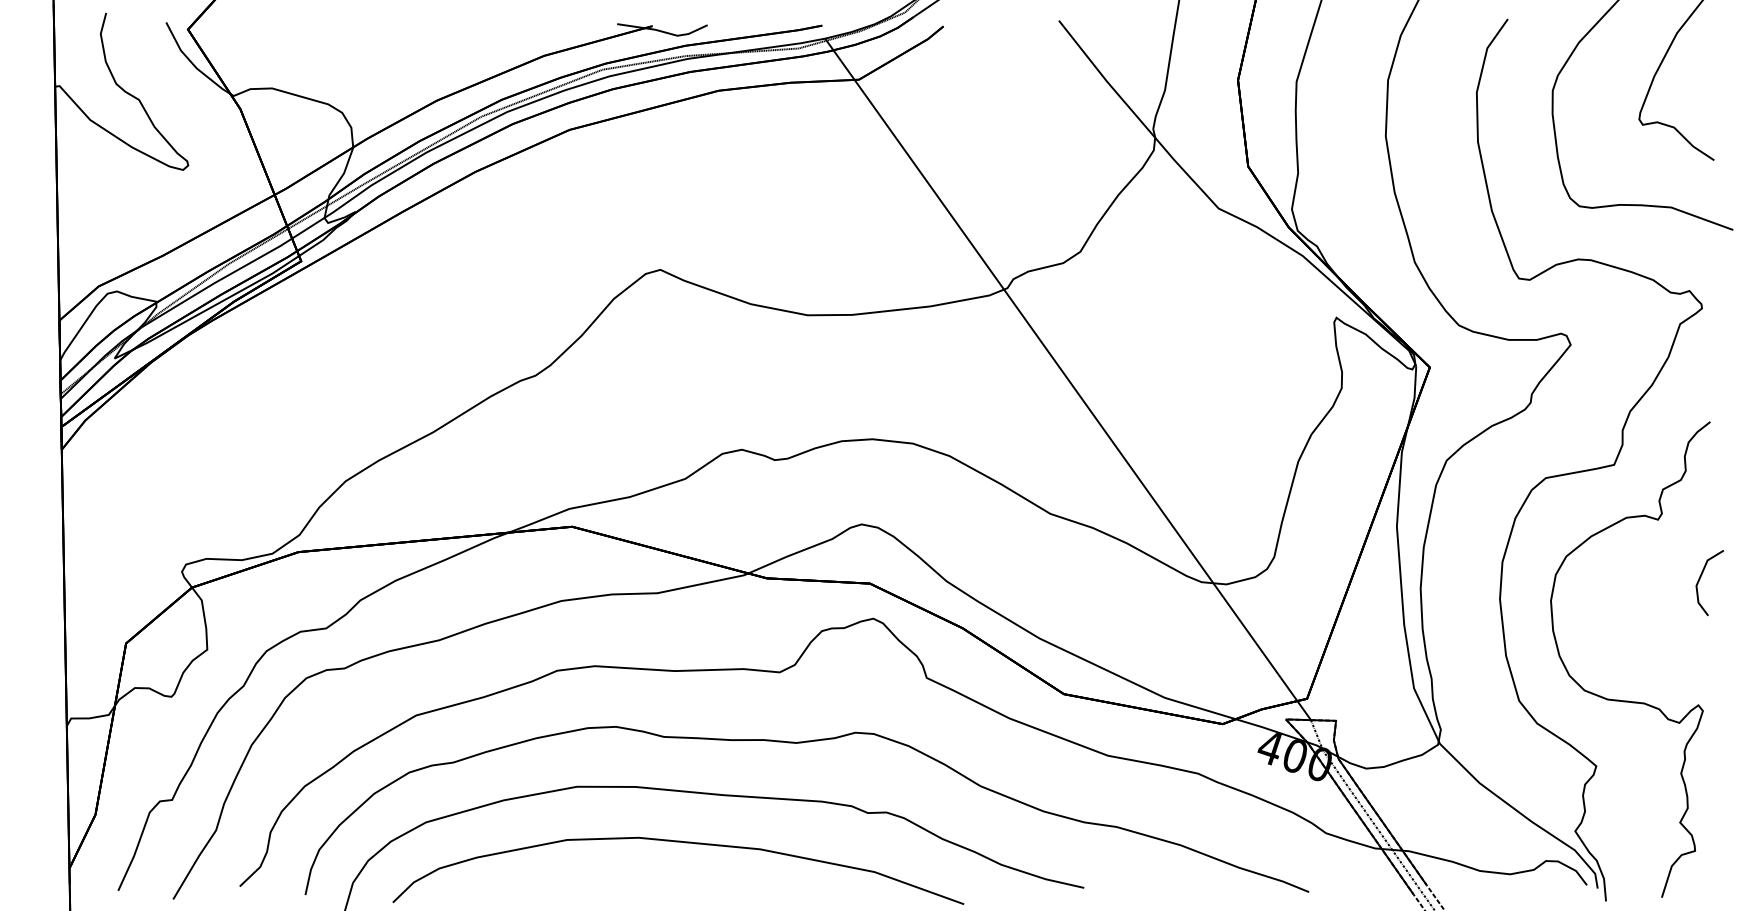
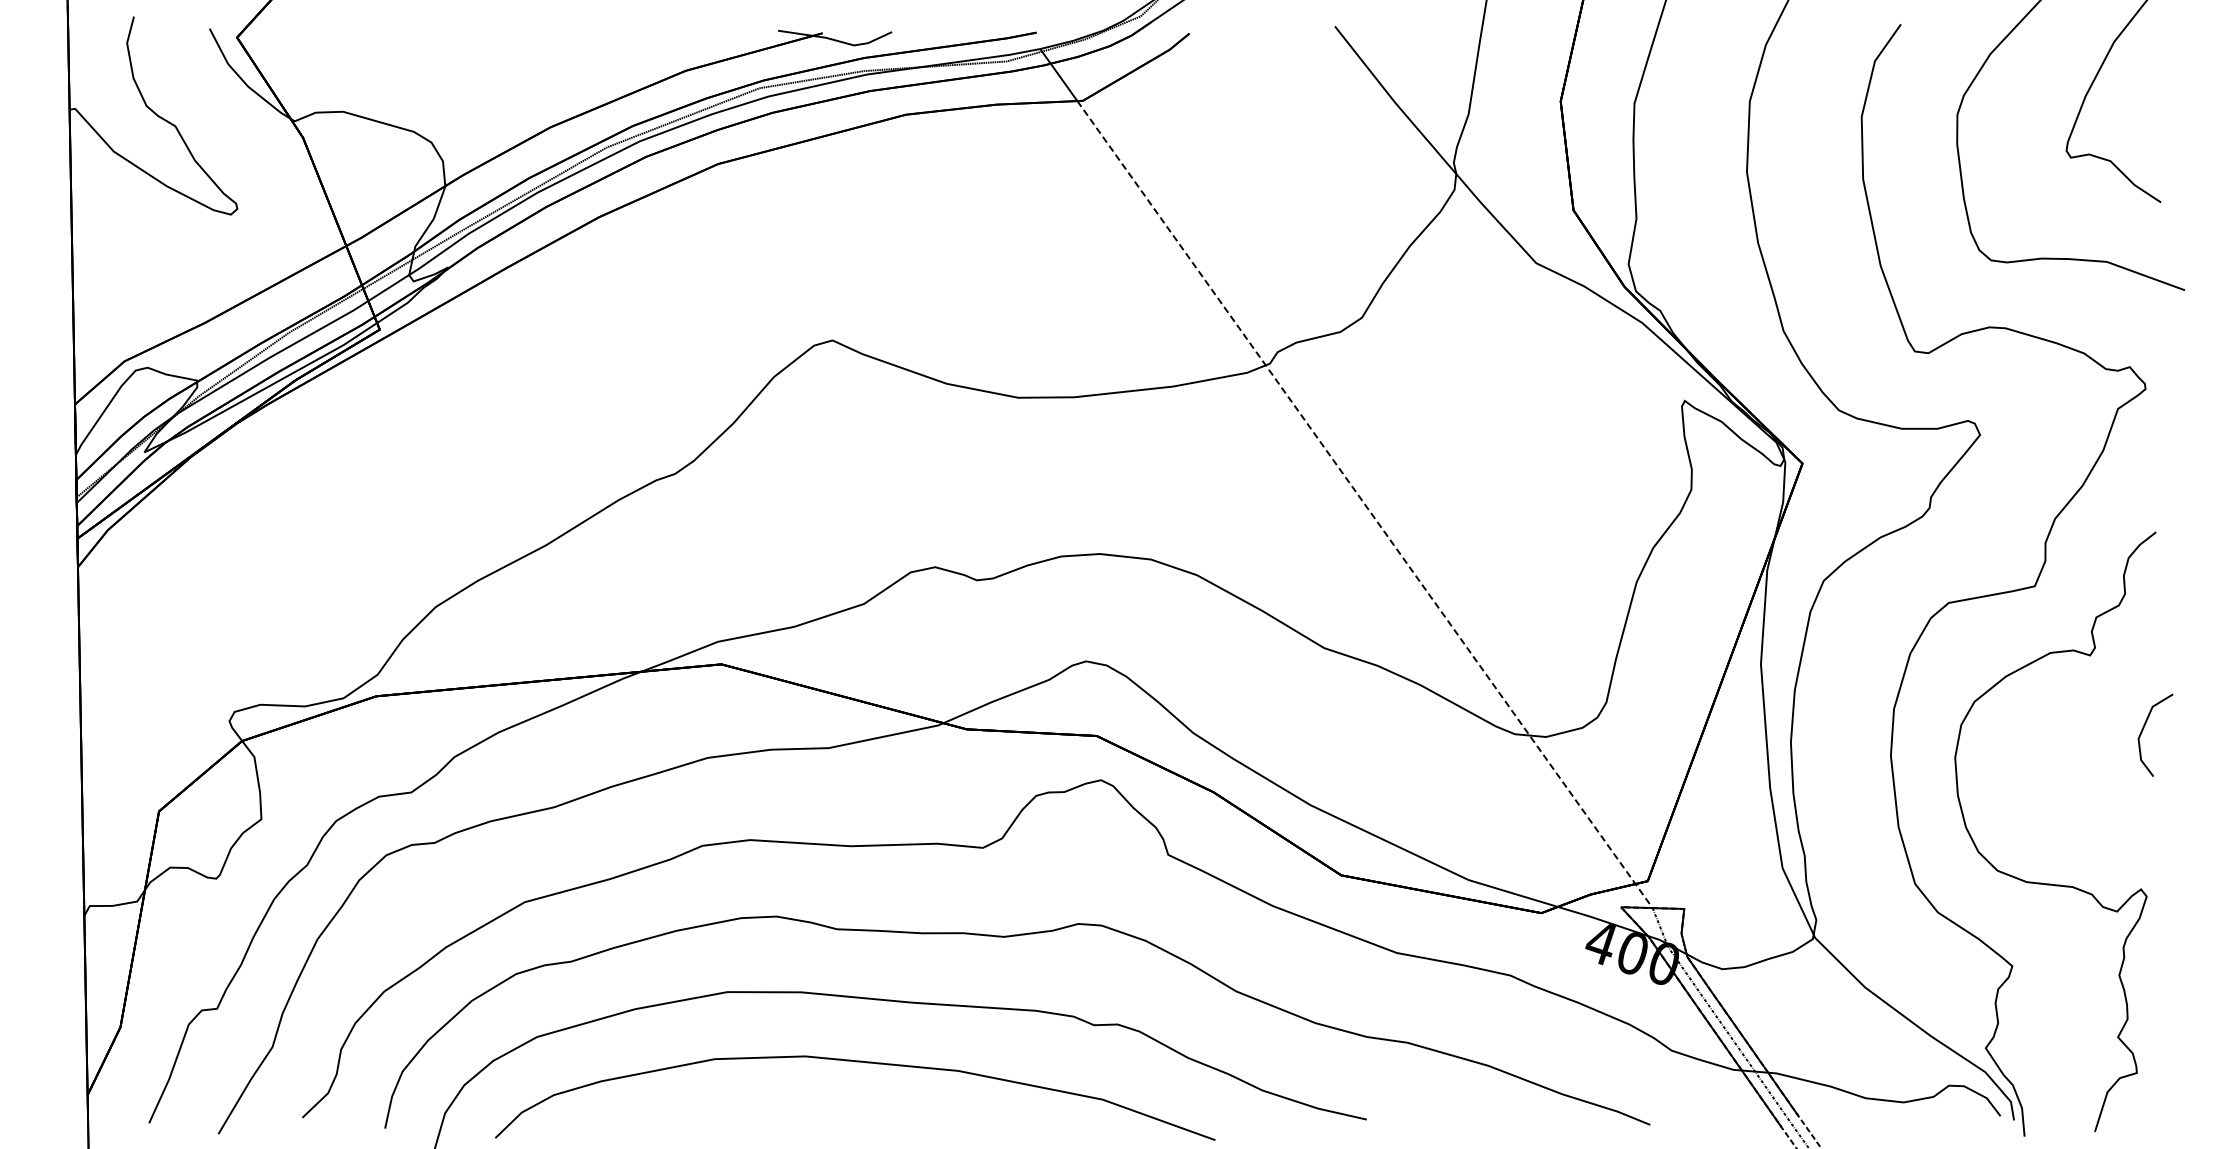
line: (1083, 399) -> (1365, 504), solid -> dashed

